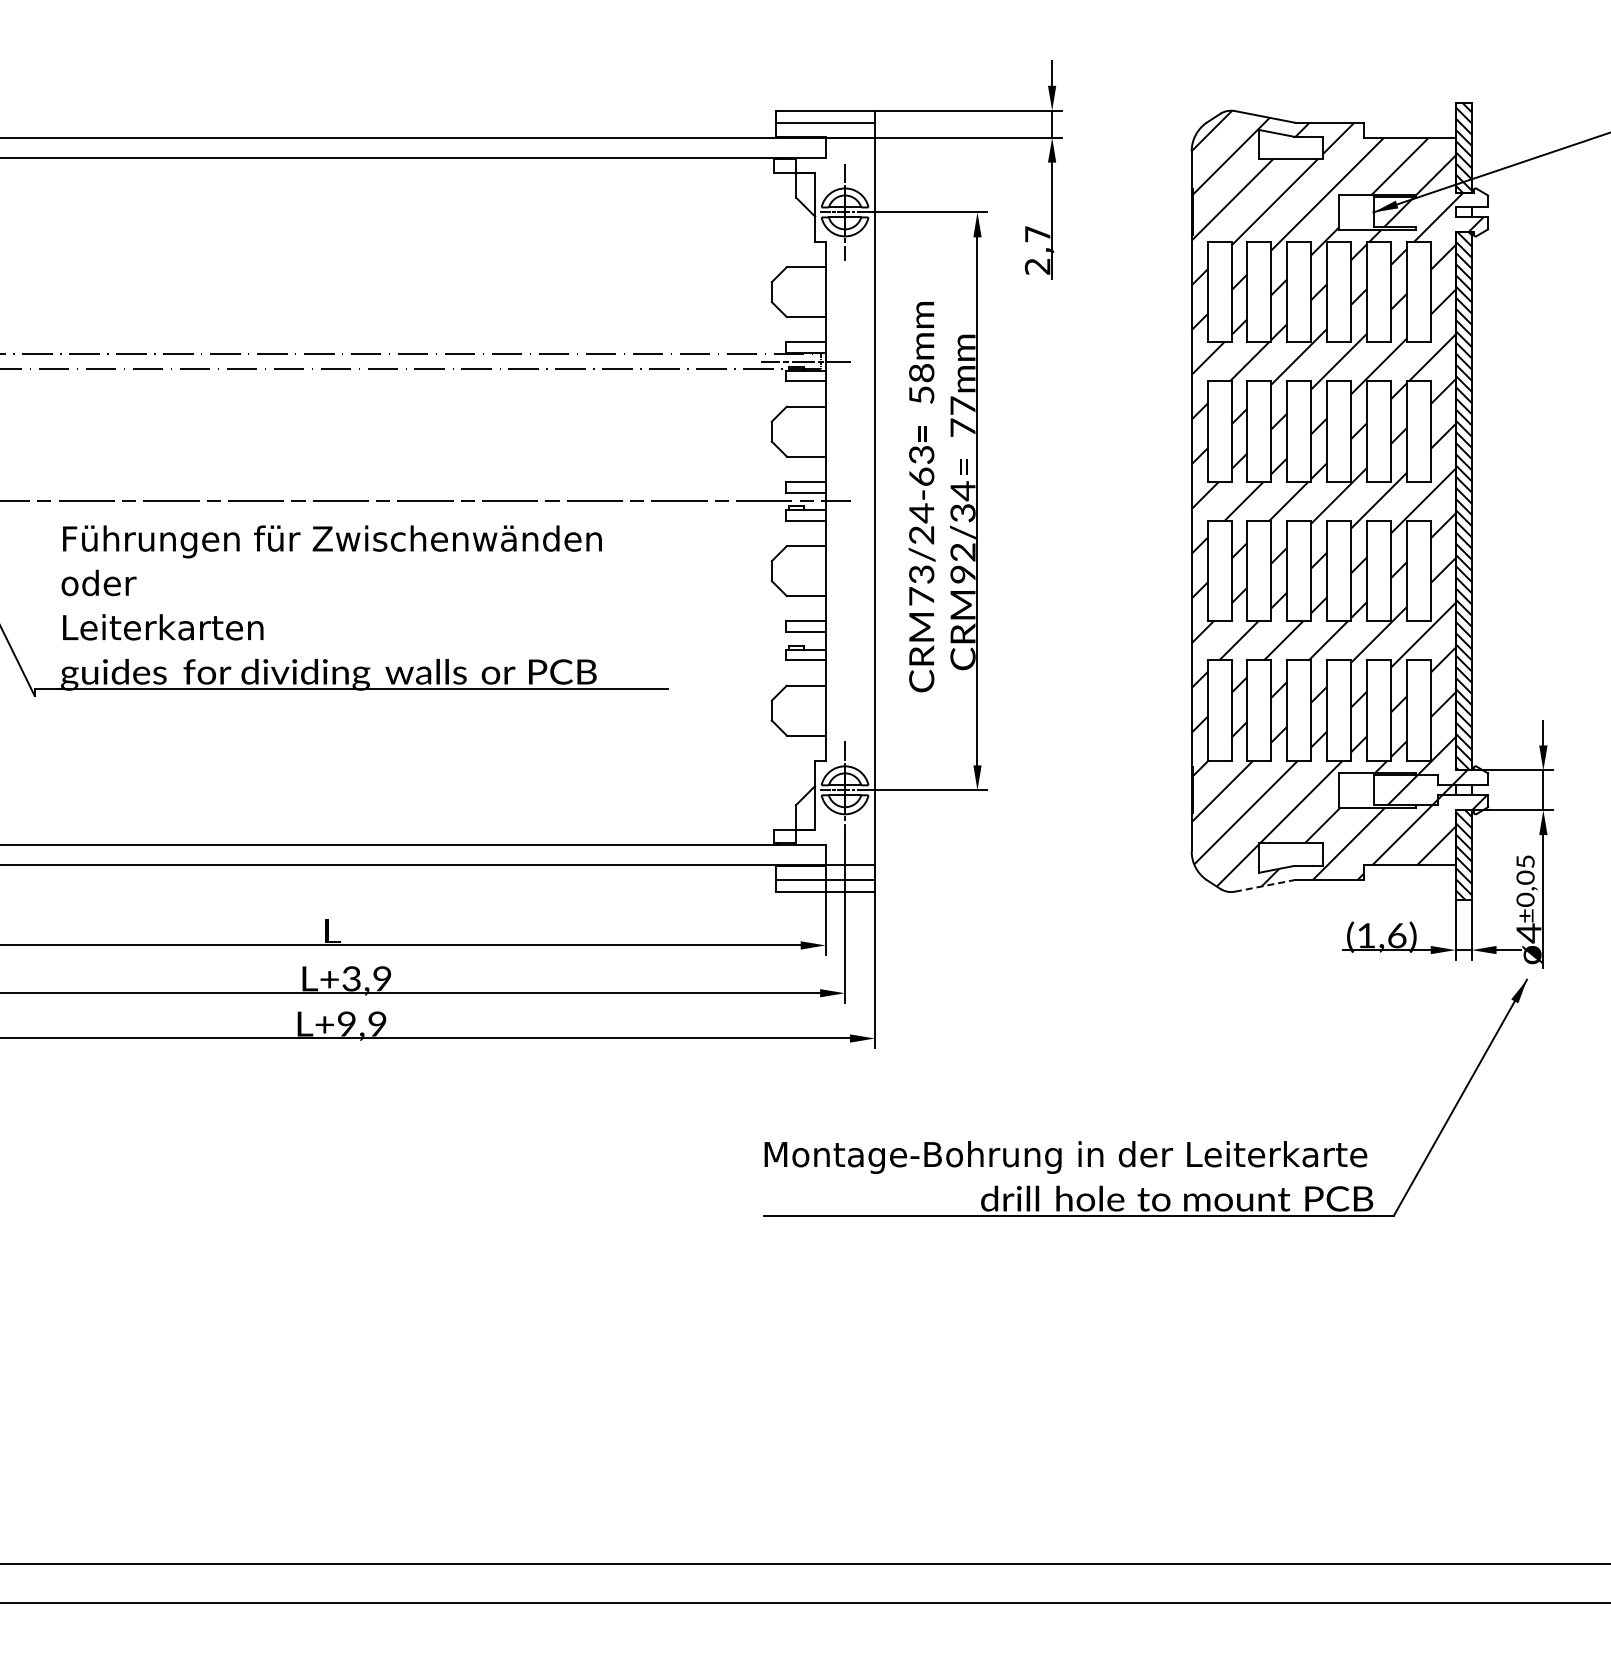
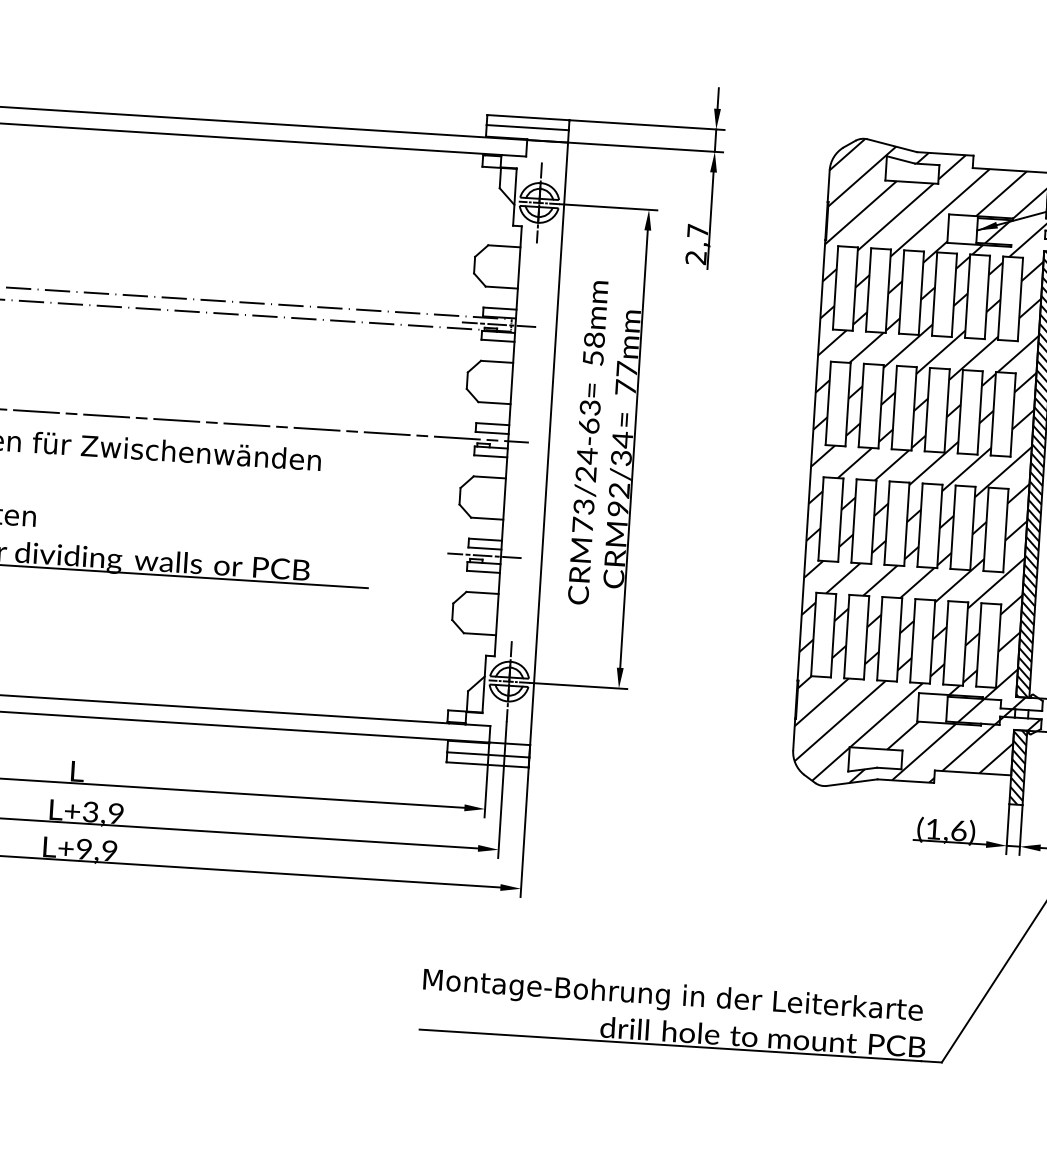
line: (805, 640) -> (484, 555), added
line: (1265, 885) -> (852, 782), dashed -> solid

